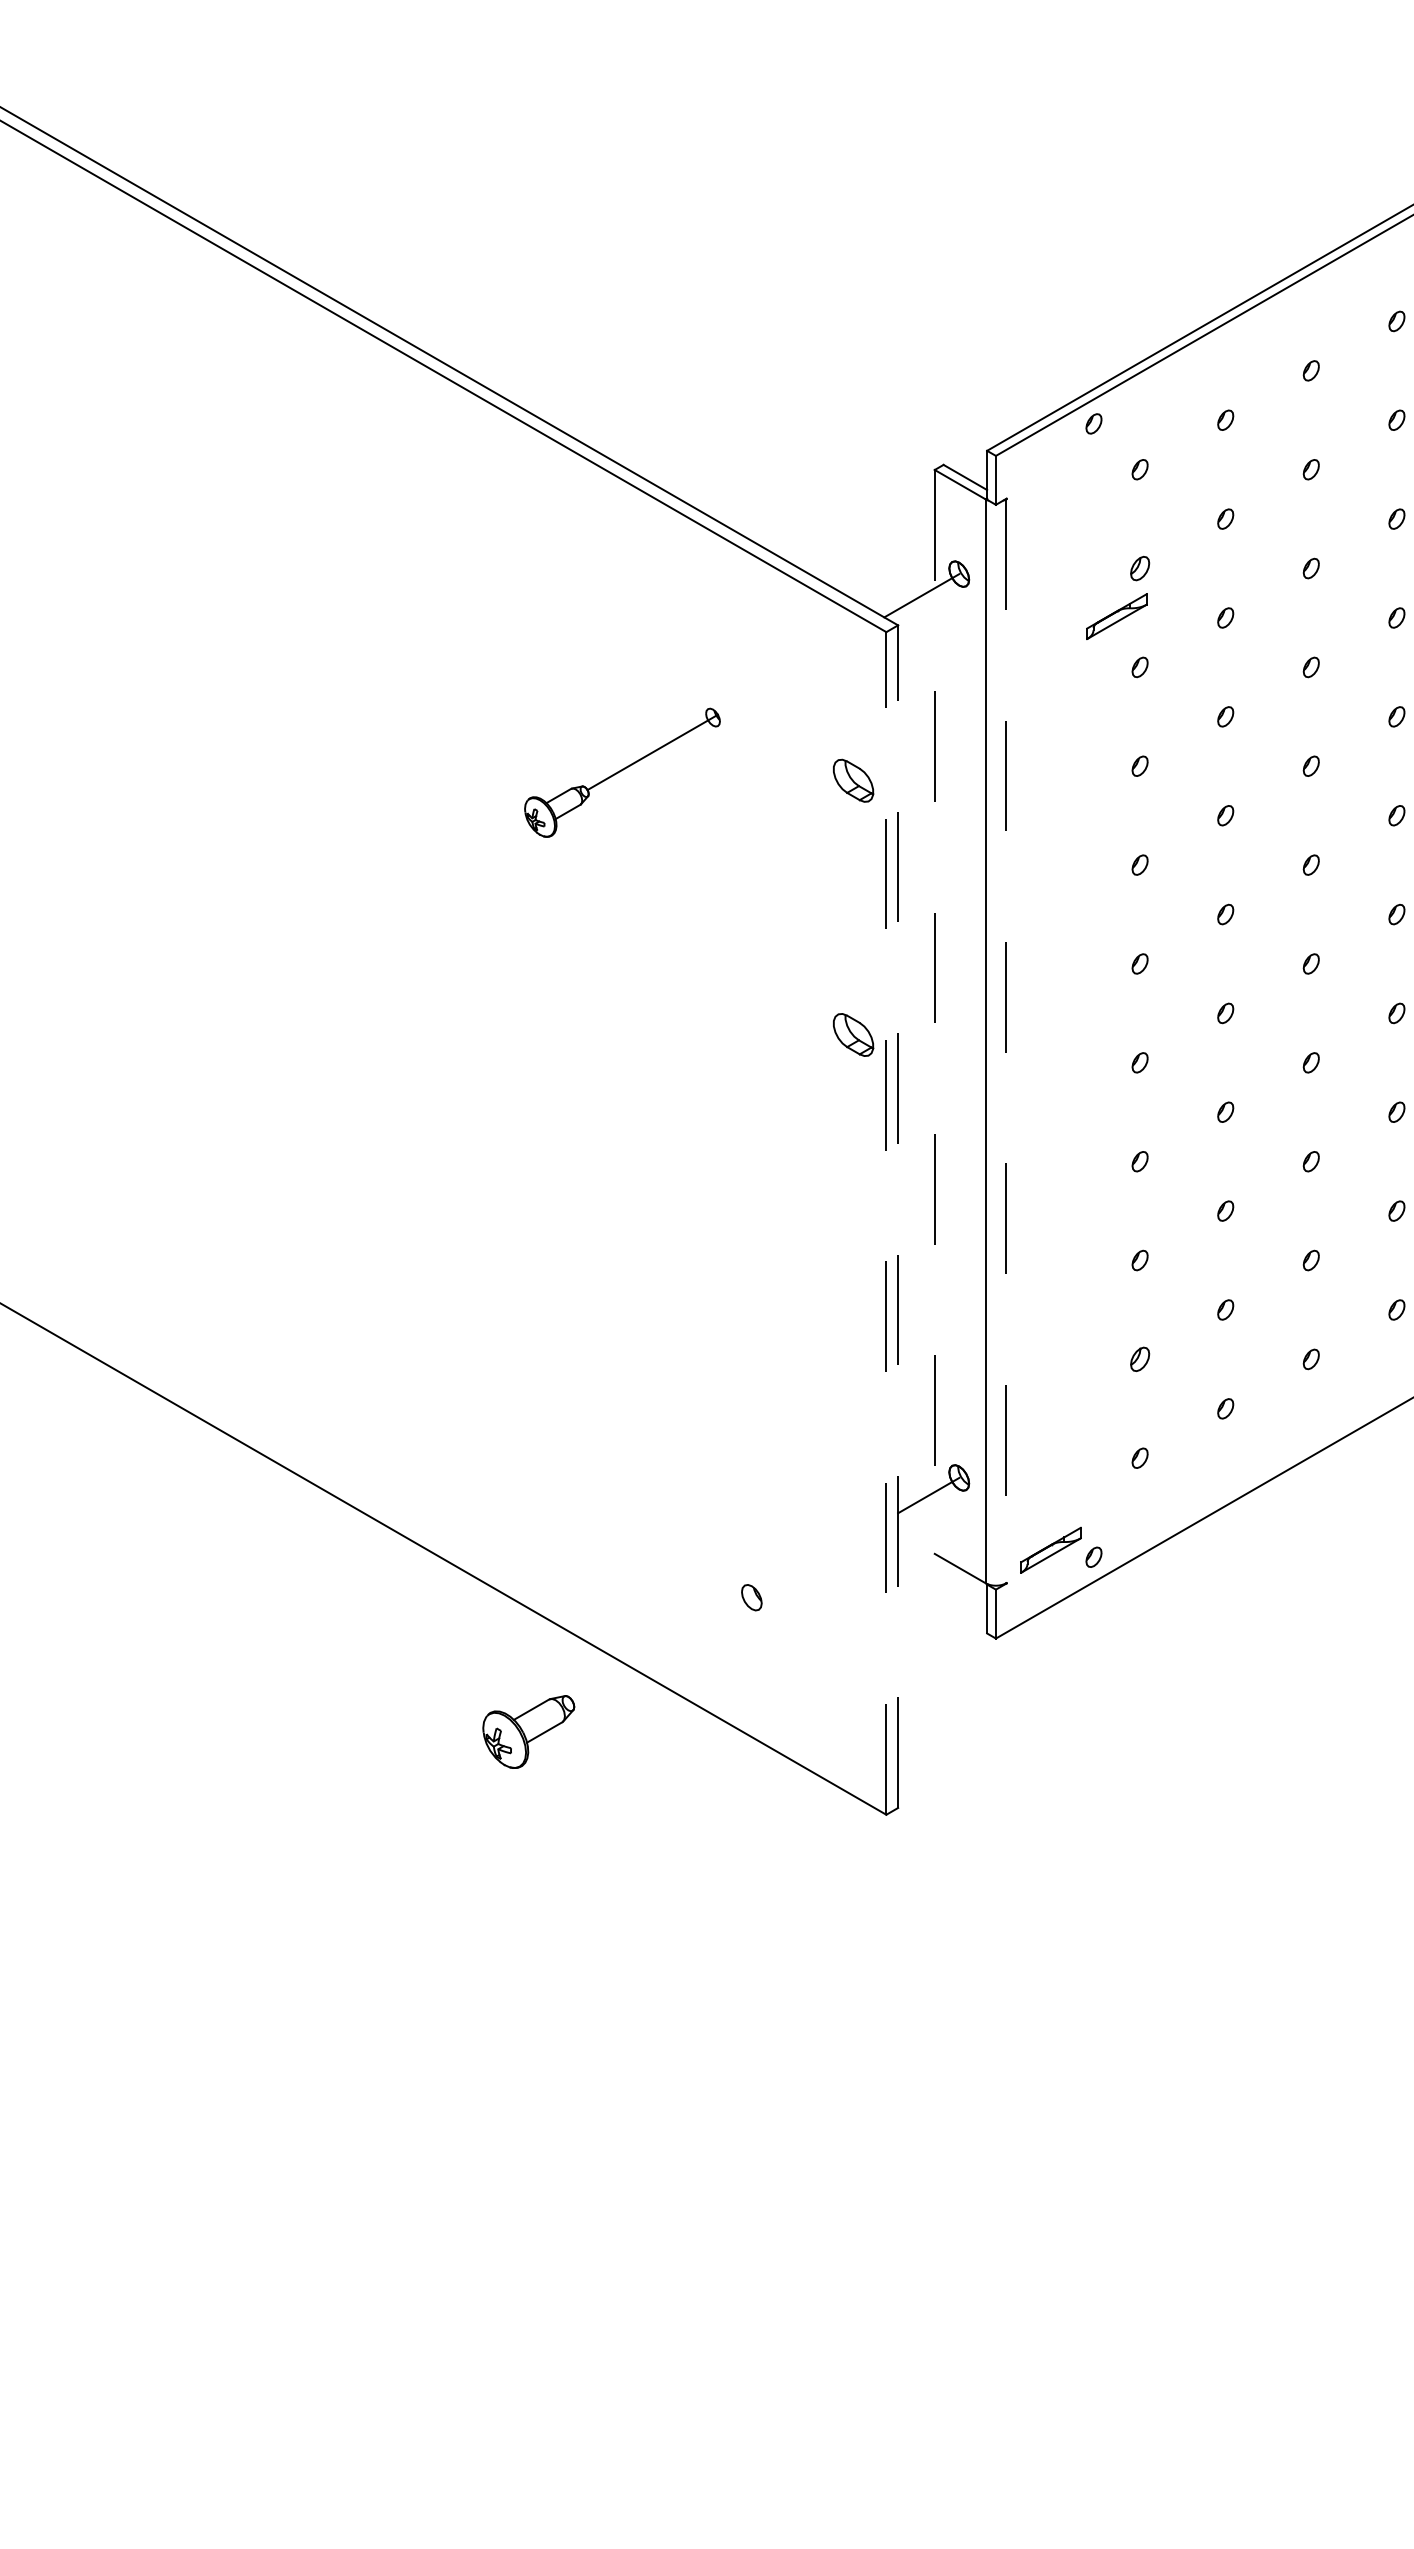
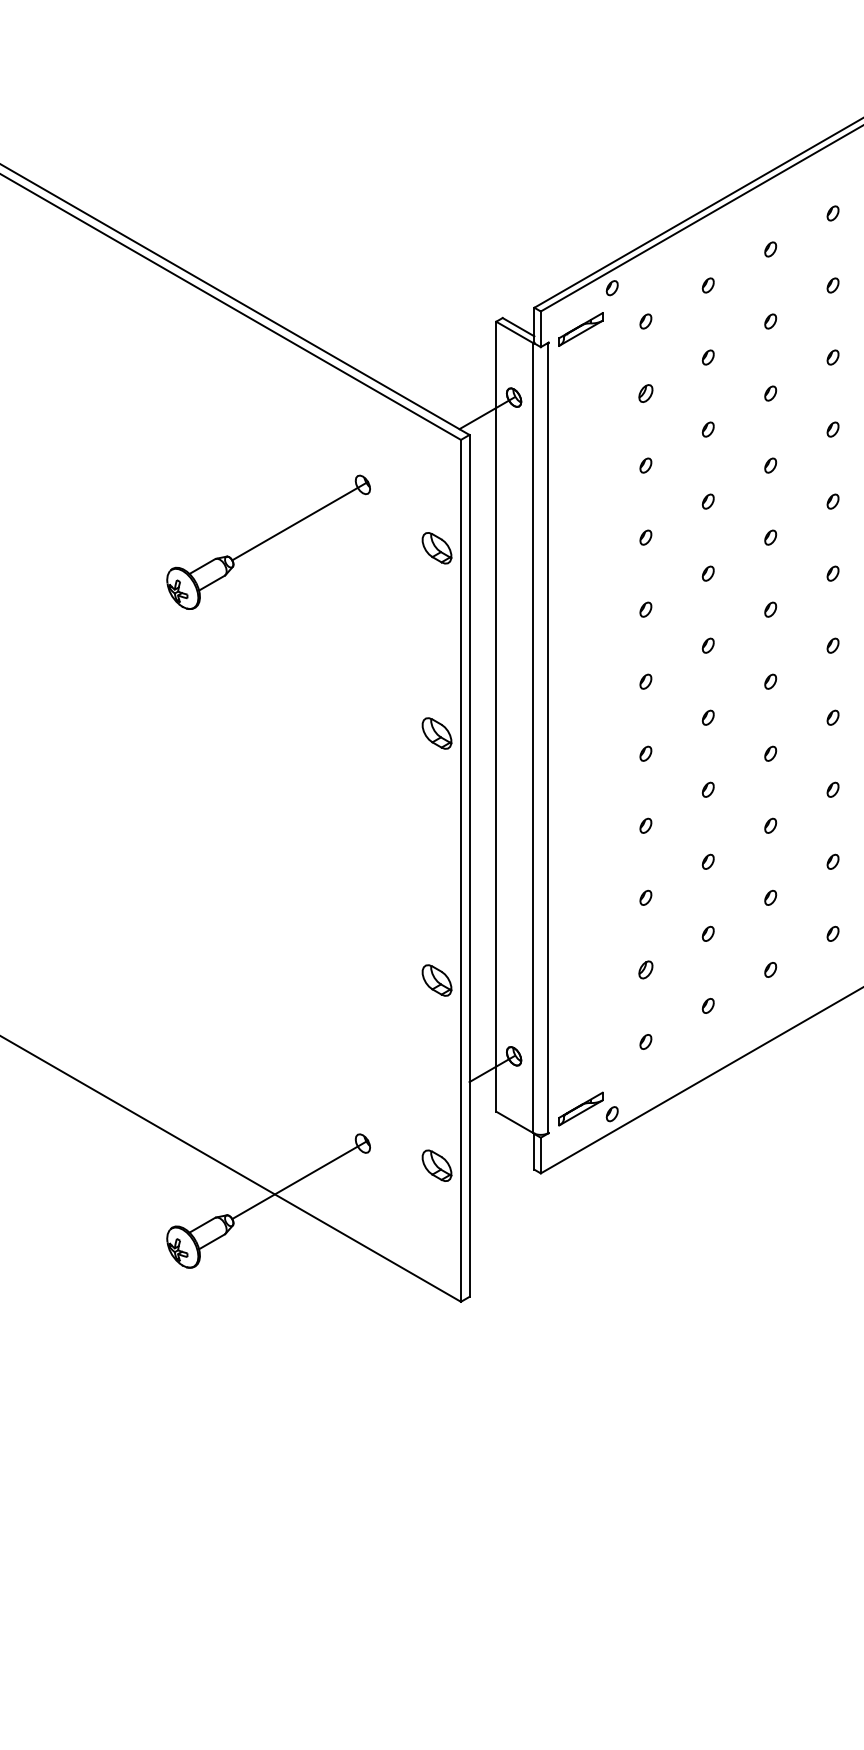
part: (1116, 616) -> (580, 329), moved
part: (622, 772) -> (268, 542), size x1.43
line: (934, 1011) -> (496, 716), dashed -> solid
line: (1006, 1041) -> (548, 738), dashed -> solid
line: (898, 1216) -> (469, 865), dashed -> solid
line: (886, 1222) -> (461, 870), dashed -> solid
part: (853, 1373) -> (437, 980), added
part: (853, 1628) -> (437, 1166), added
line: (665, 1647) -> (300, 1179), added

